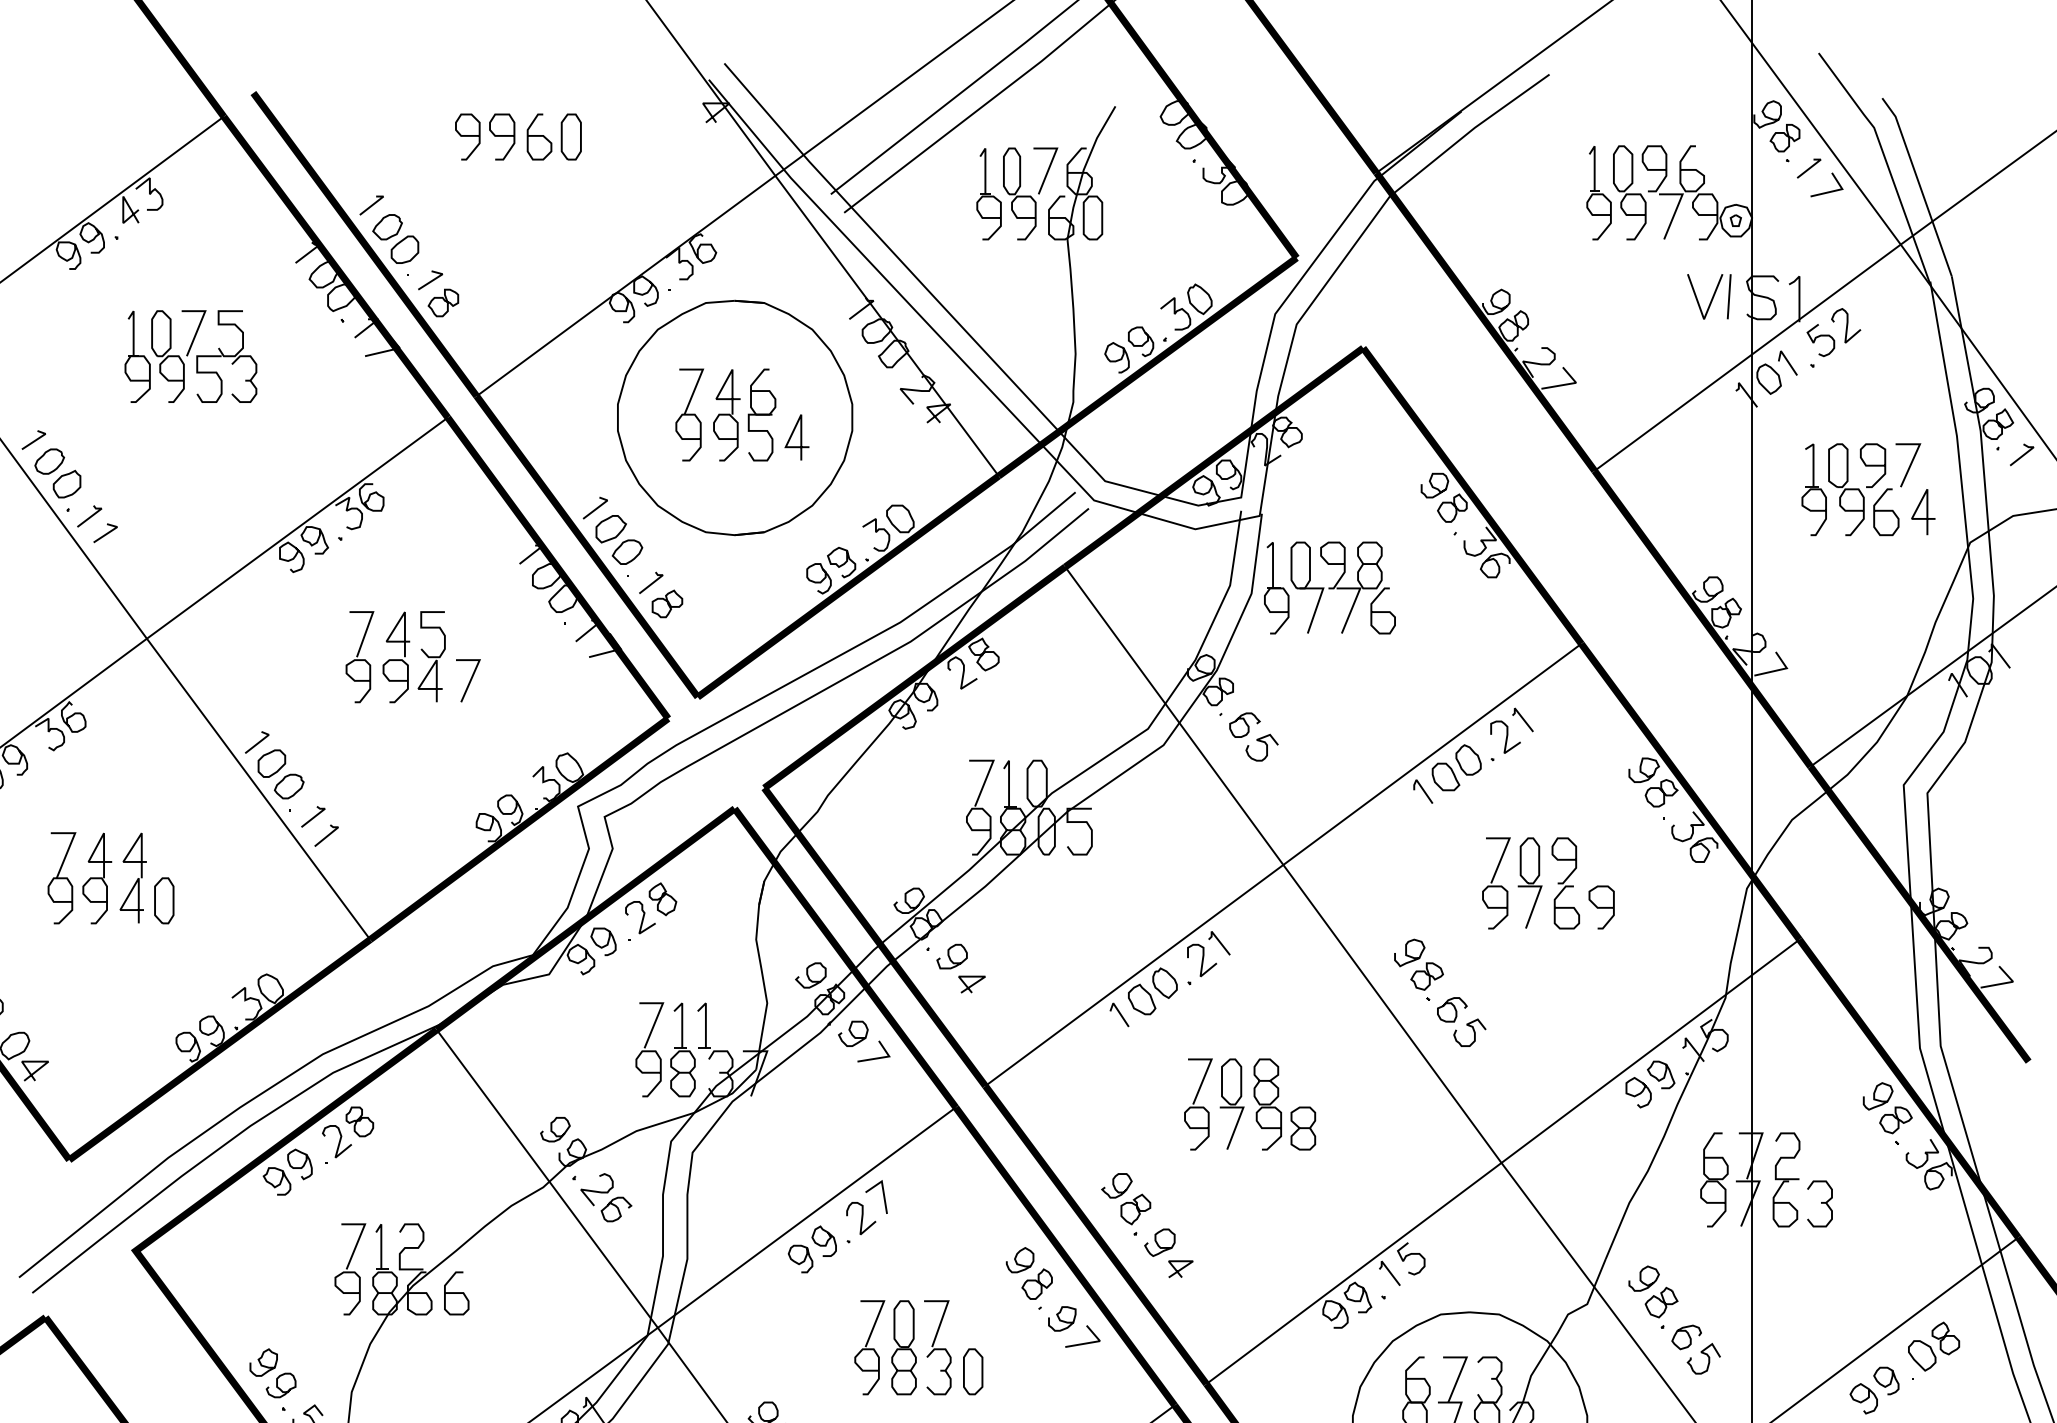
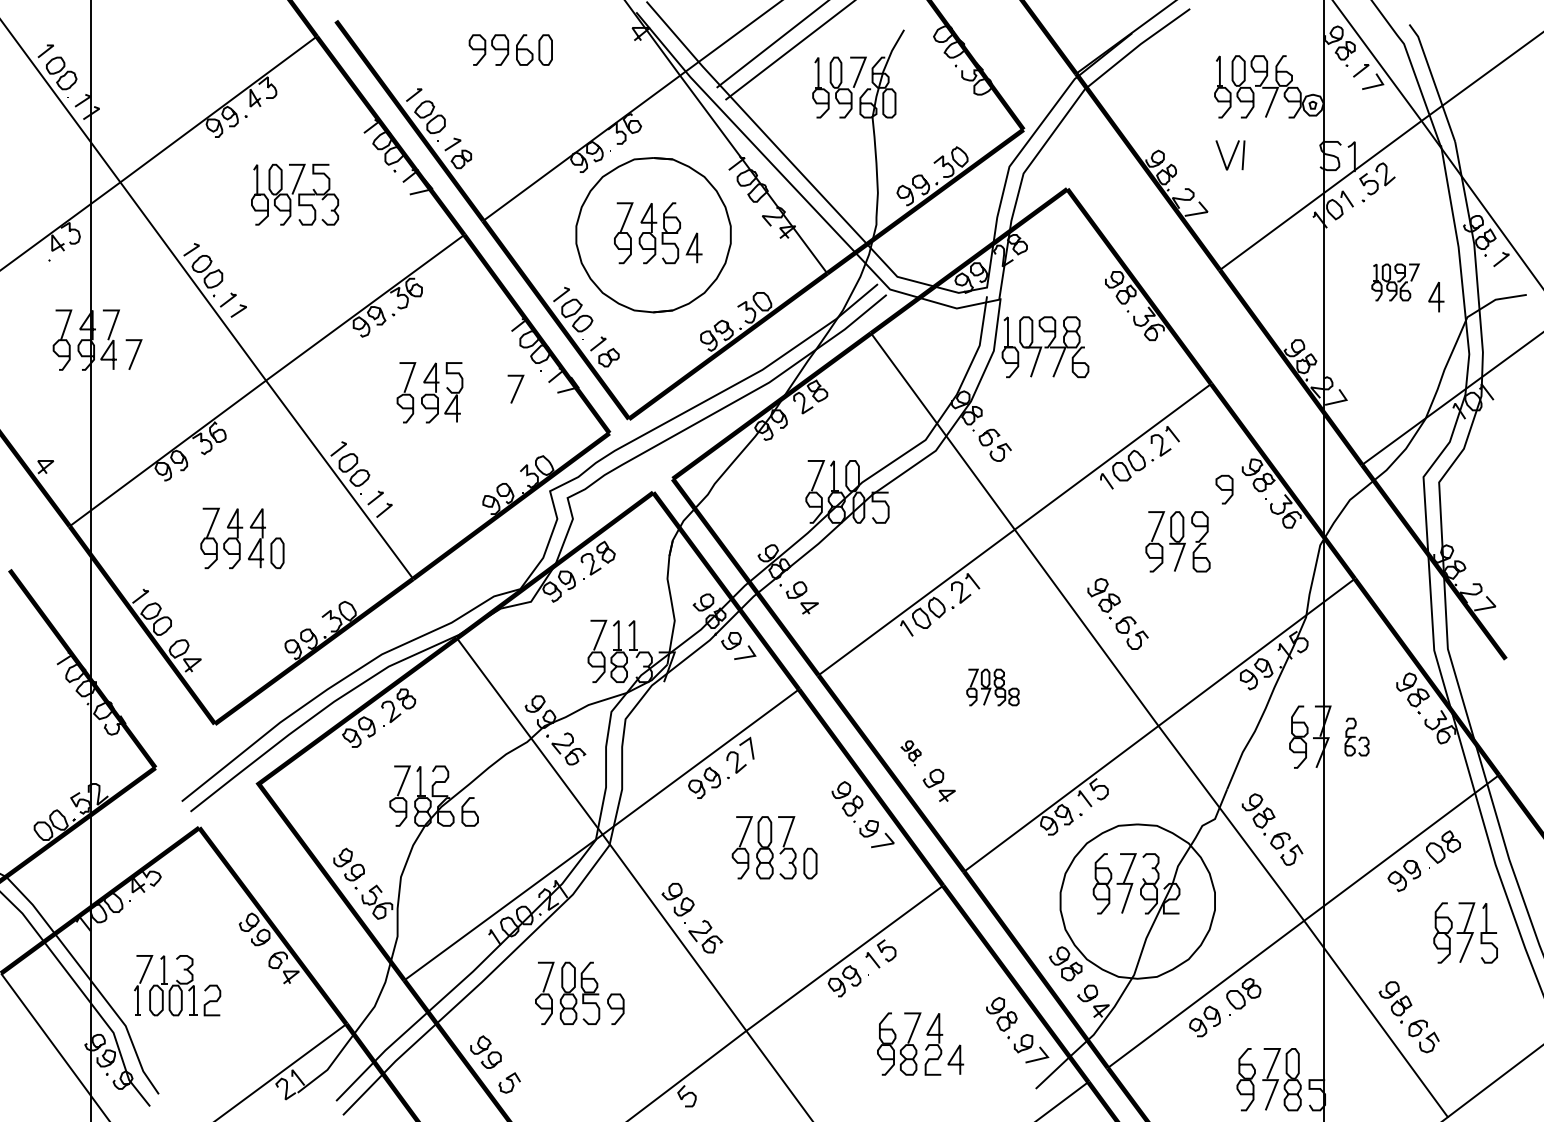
part: (1709, 297) -> (1230, 155), moved
part: (1861, 489) -> (1395, 282), size x0.6
line: (469, 679) -> (516, 388), moved
curve: (1601, 907) -> (1224, 489), moved
part: (1249, 1104) -> (992, 687), size x0.6
part: (1801, 1178) -> (1356, 736), size x0.6
part: (1125, 1204) -> (910, 753), size x0.6

